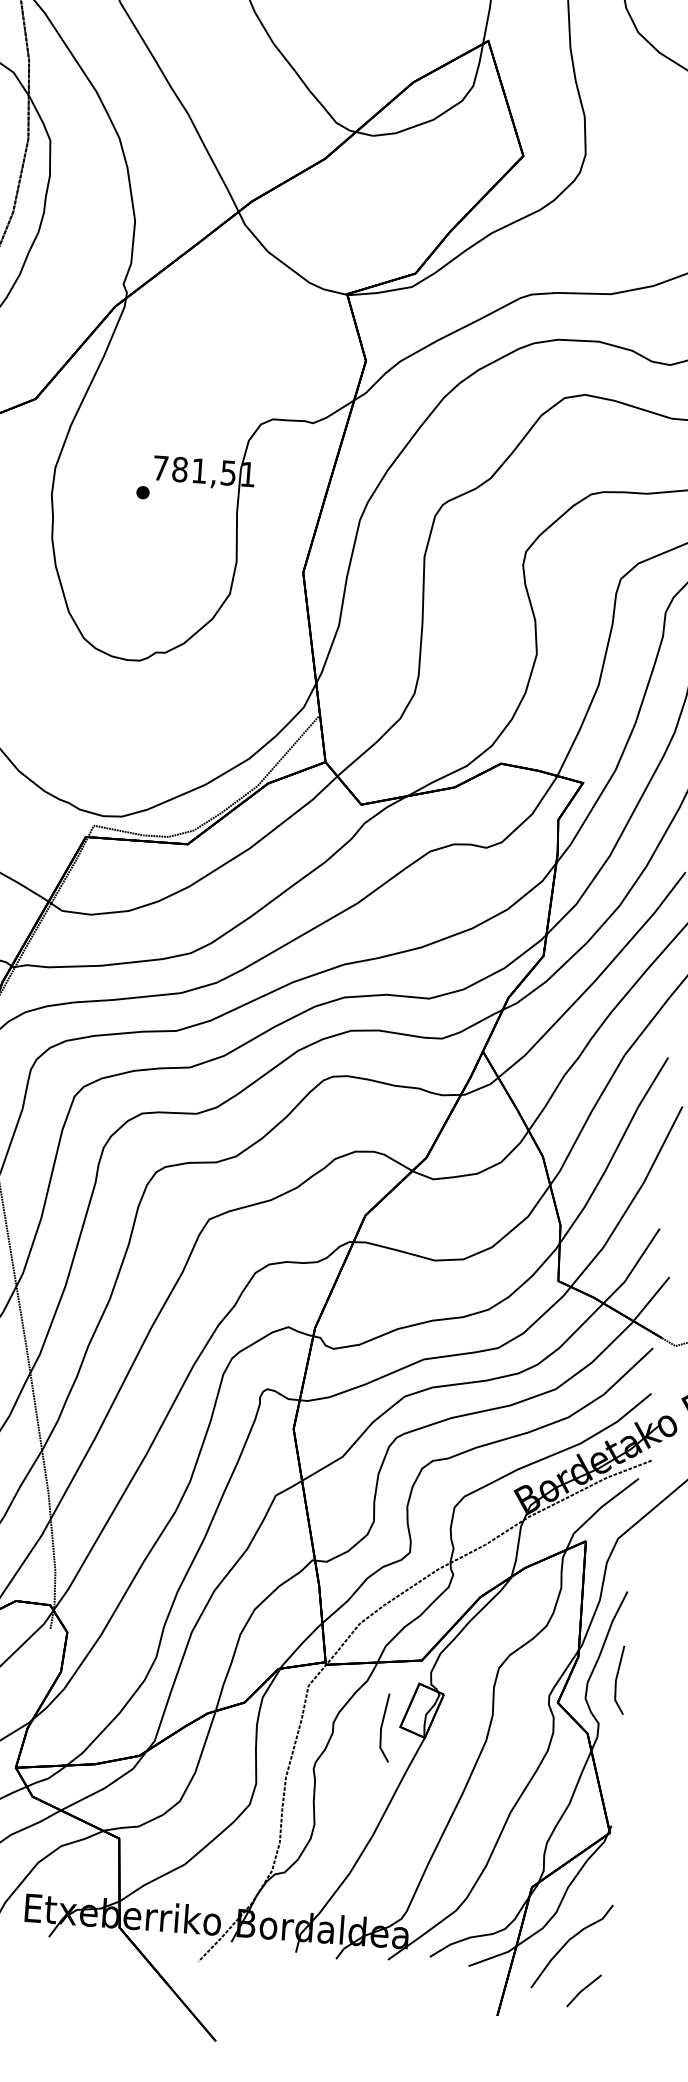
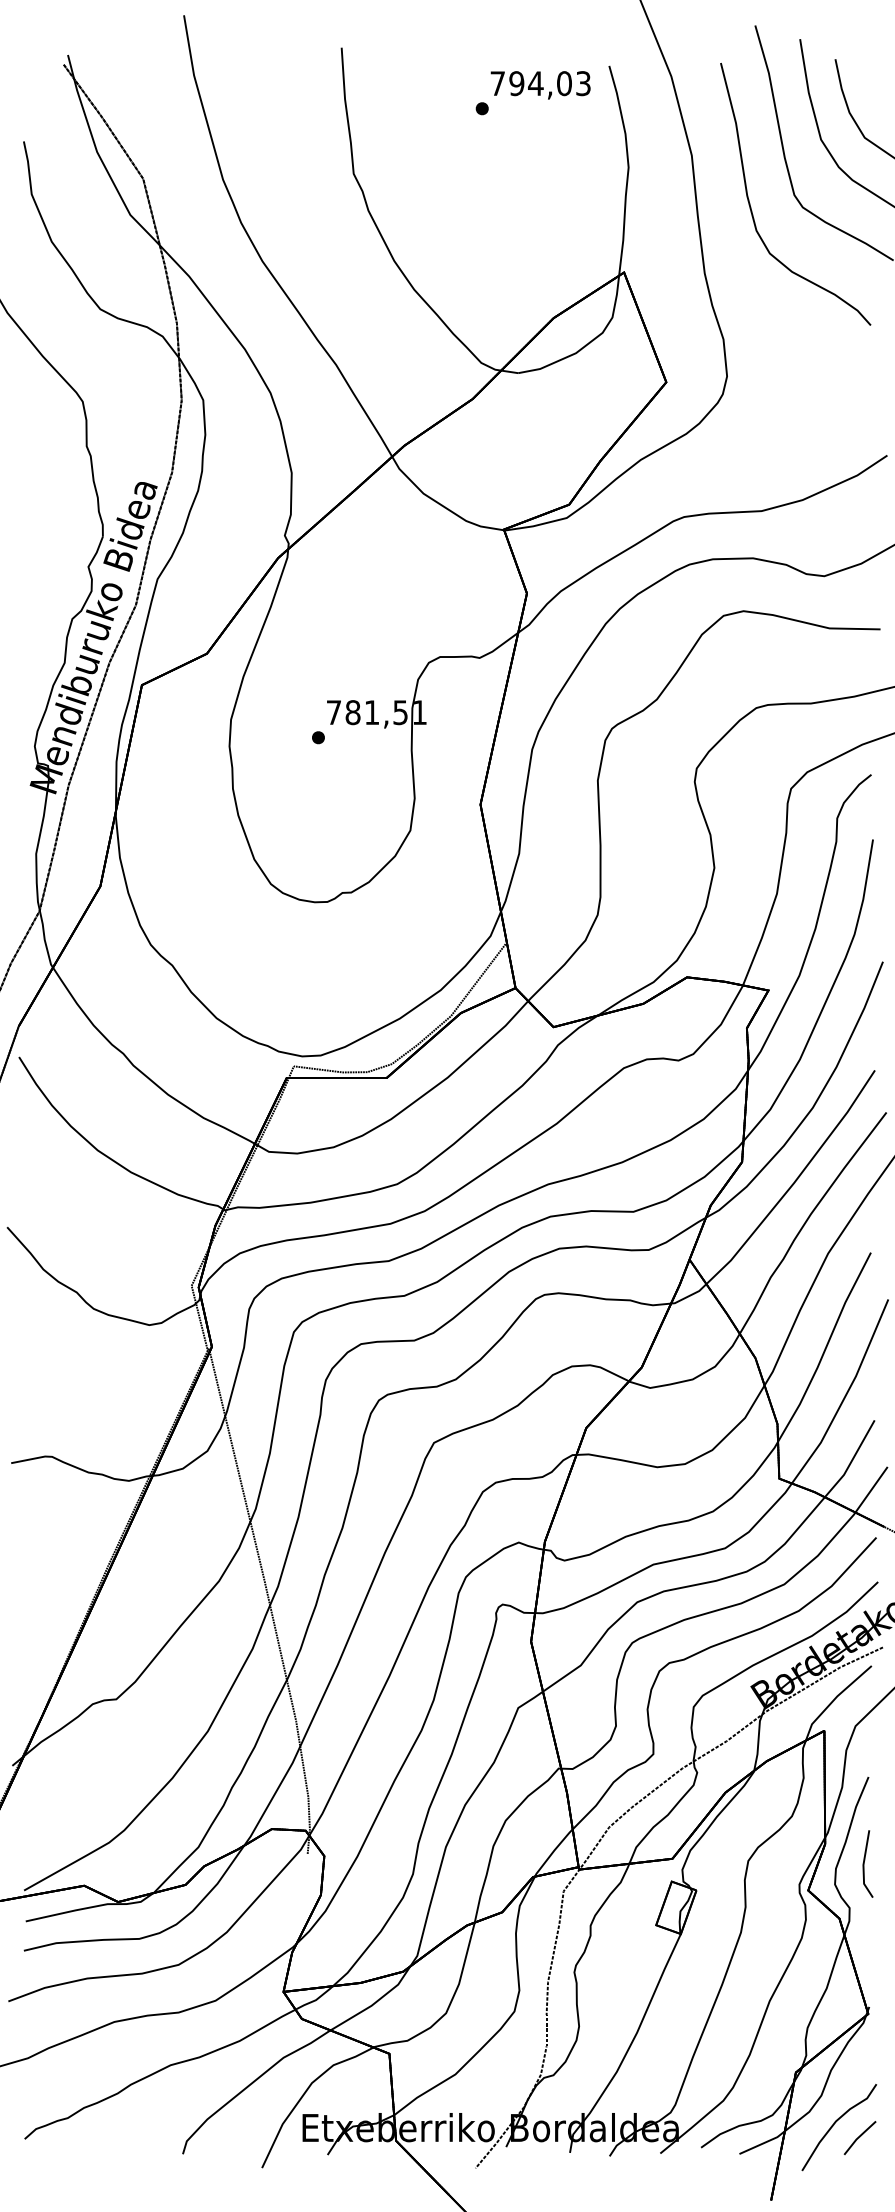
line: (382, 1727) -> (638, 1926), removed
line: (583, 1990) -> (859, 2137), moved

